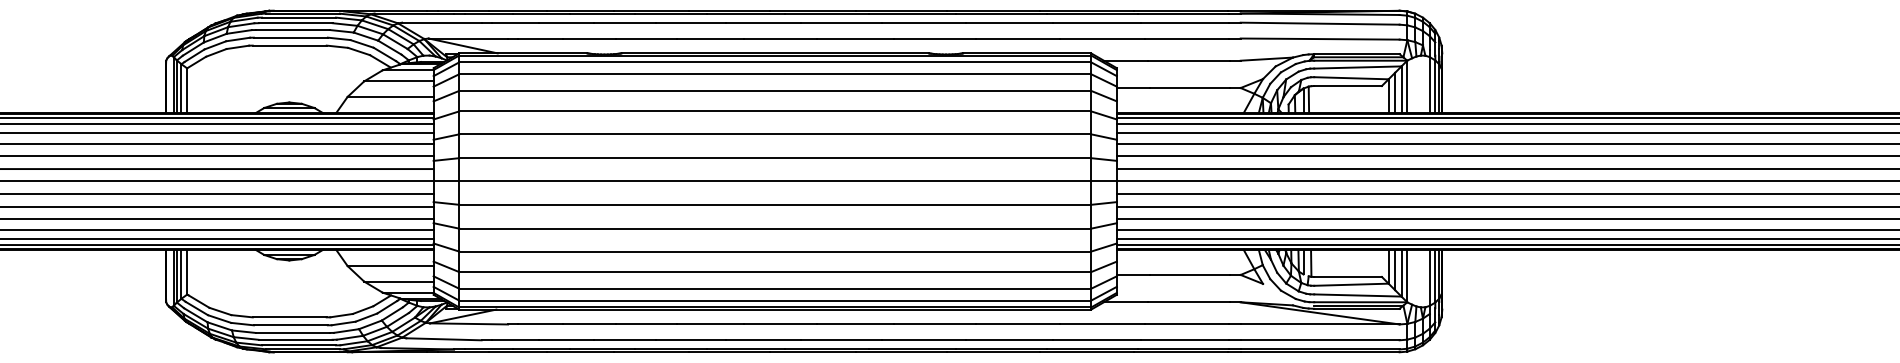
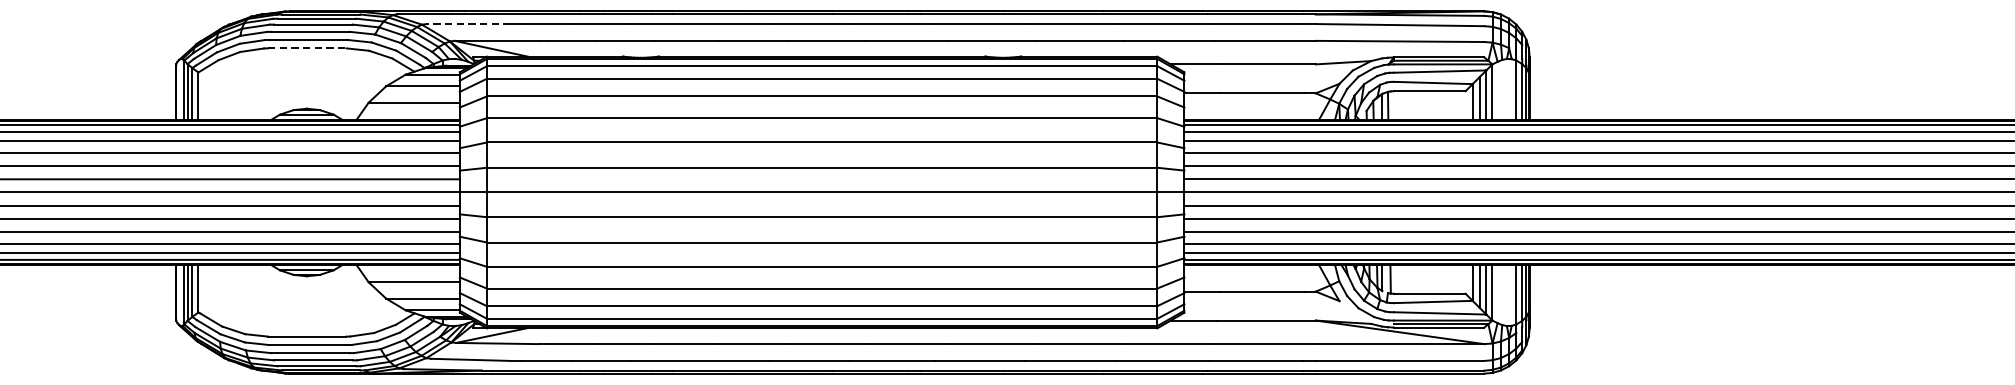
line: (441, 22) -> (468, 23), solid -> dashed
line: (289, 45) -> (306, 48), solid -> dashed

